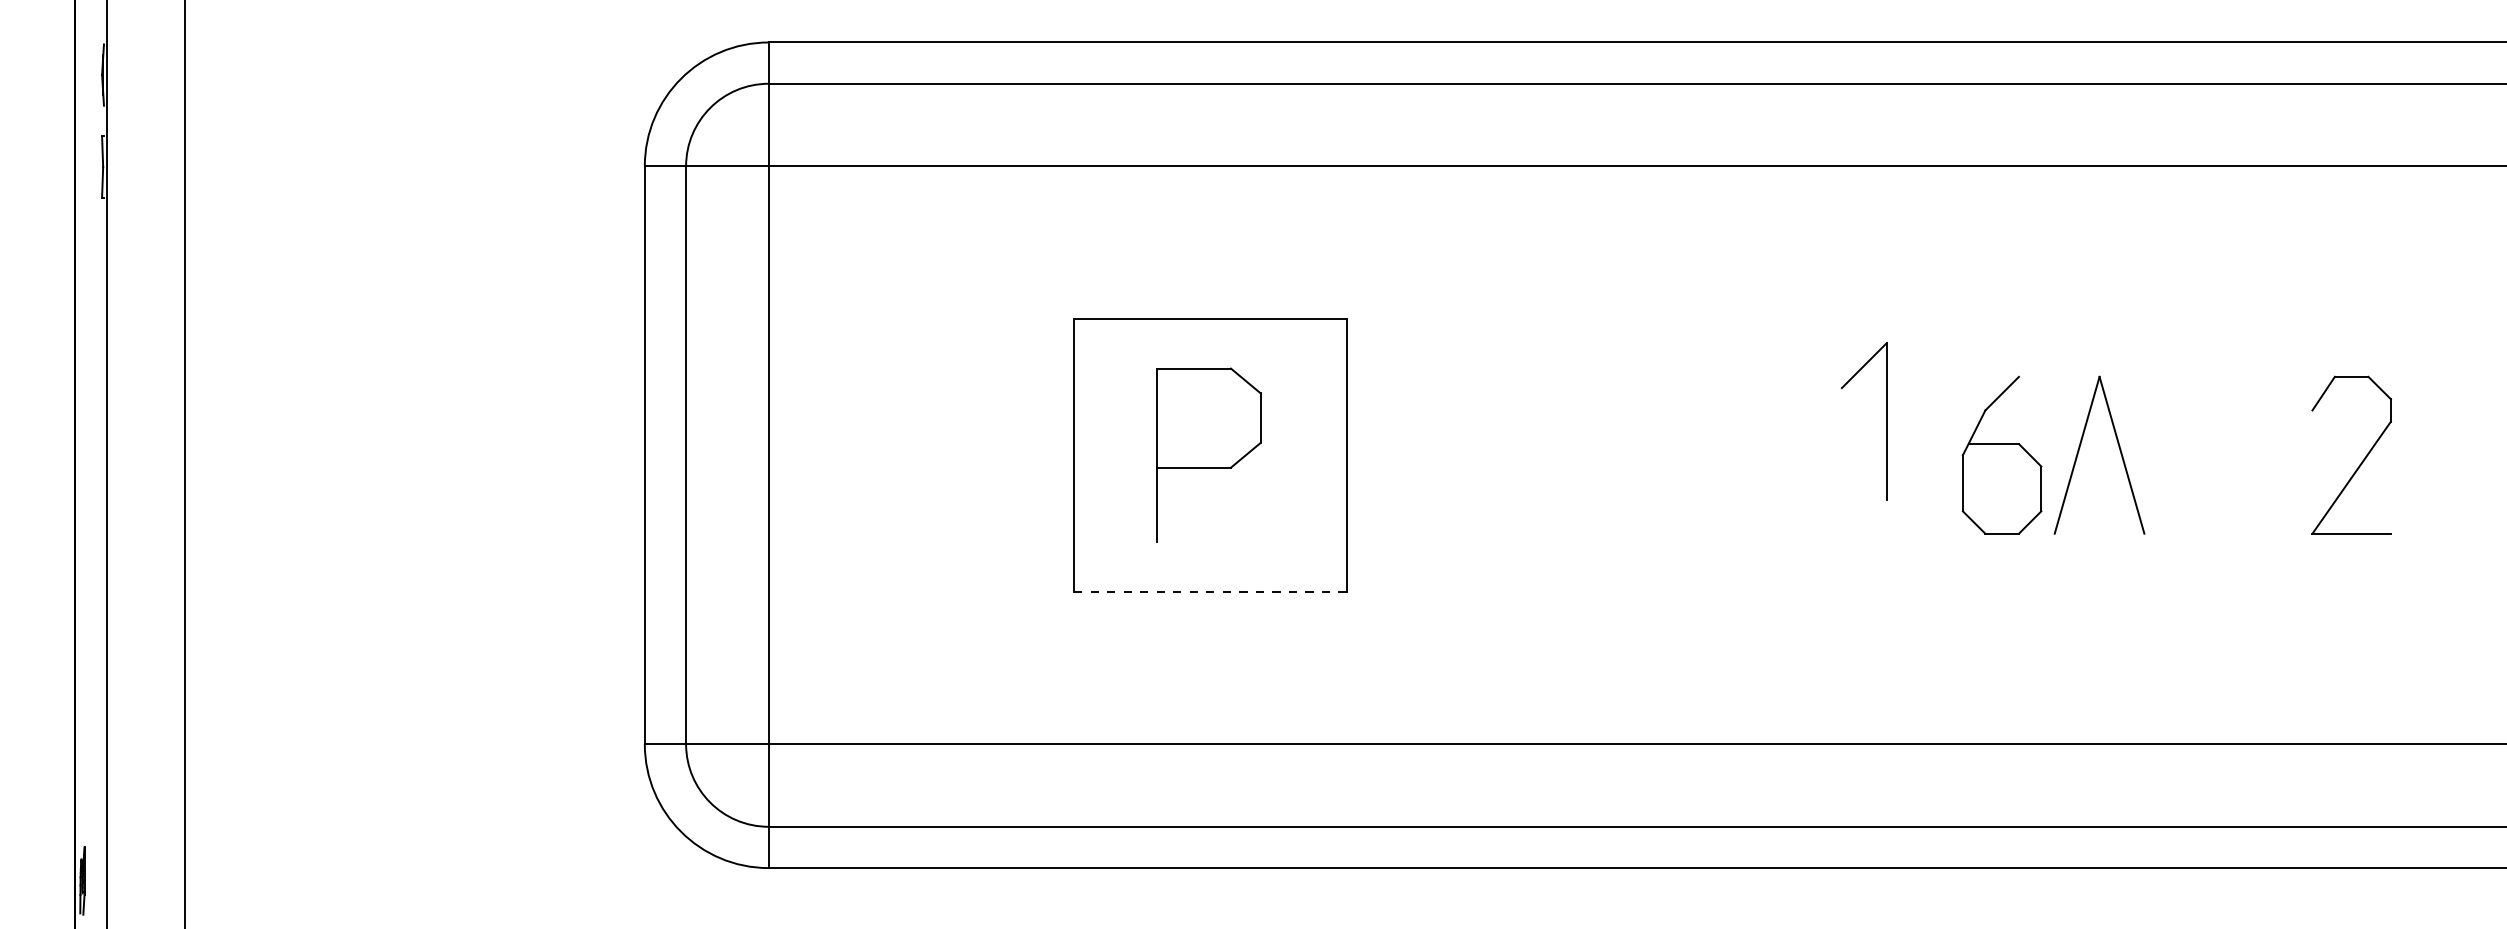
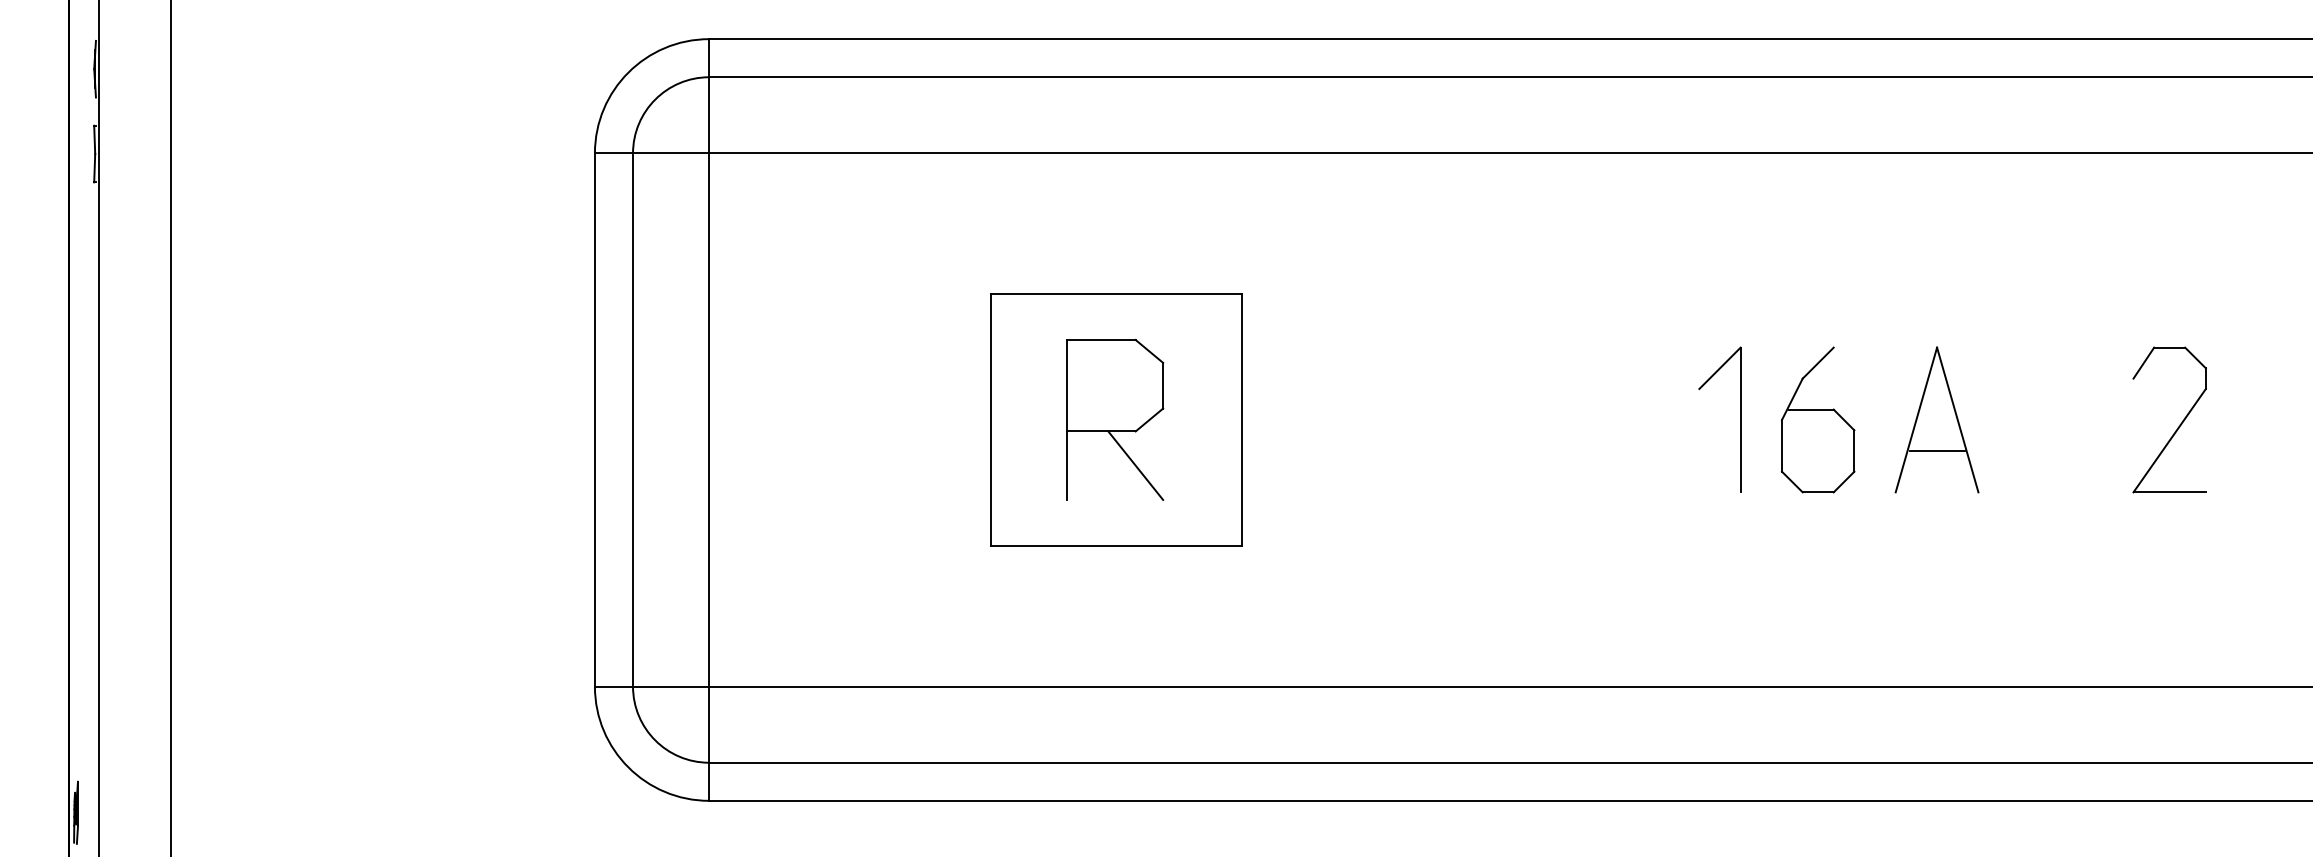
part: (1886, 421) -> (1740, 419), moved
part: (2002, 454) -> (1818, 419), moved
line: (2098, 489) -> (1936, 451), added
line: (1230, 504) -> (1135, 465), added
line: (1210, 591) -> (1116, 545), dashed -> solid

